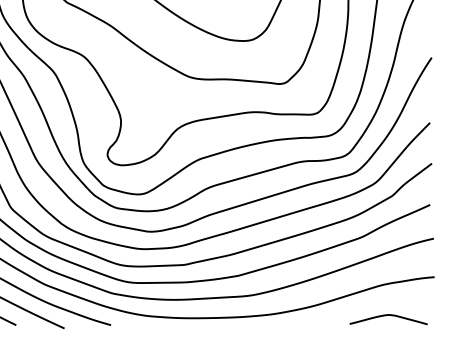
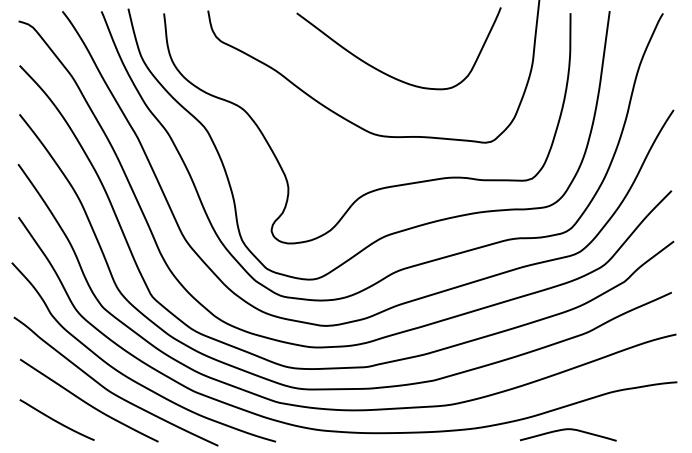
curve: (388, 316) -> (567, 430), moved

